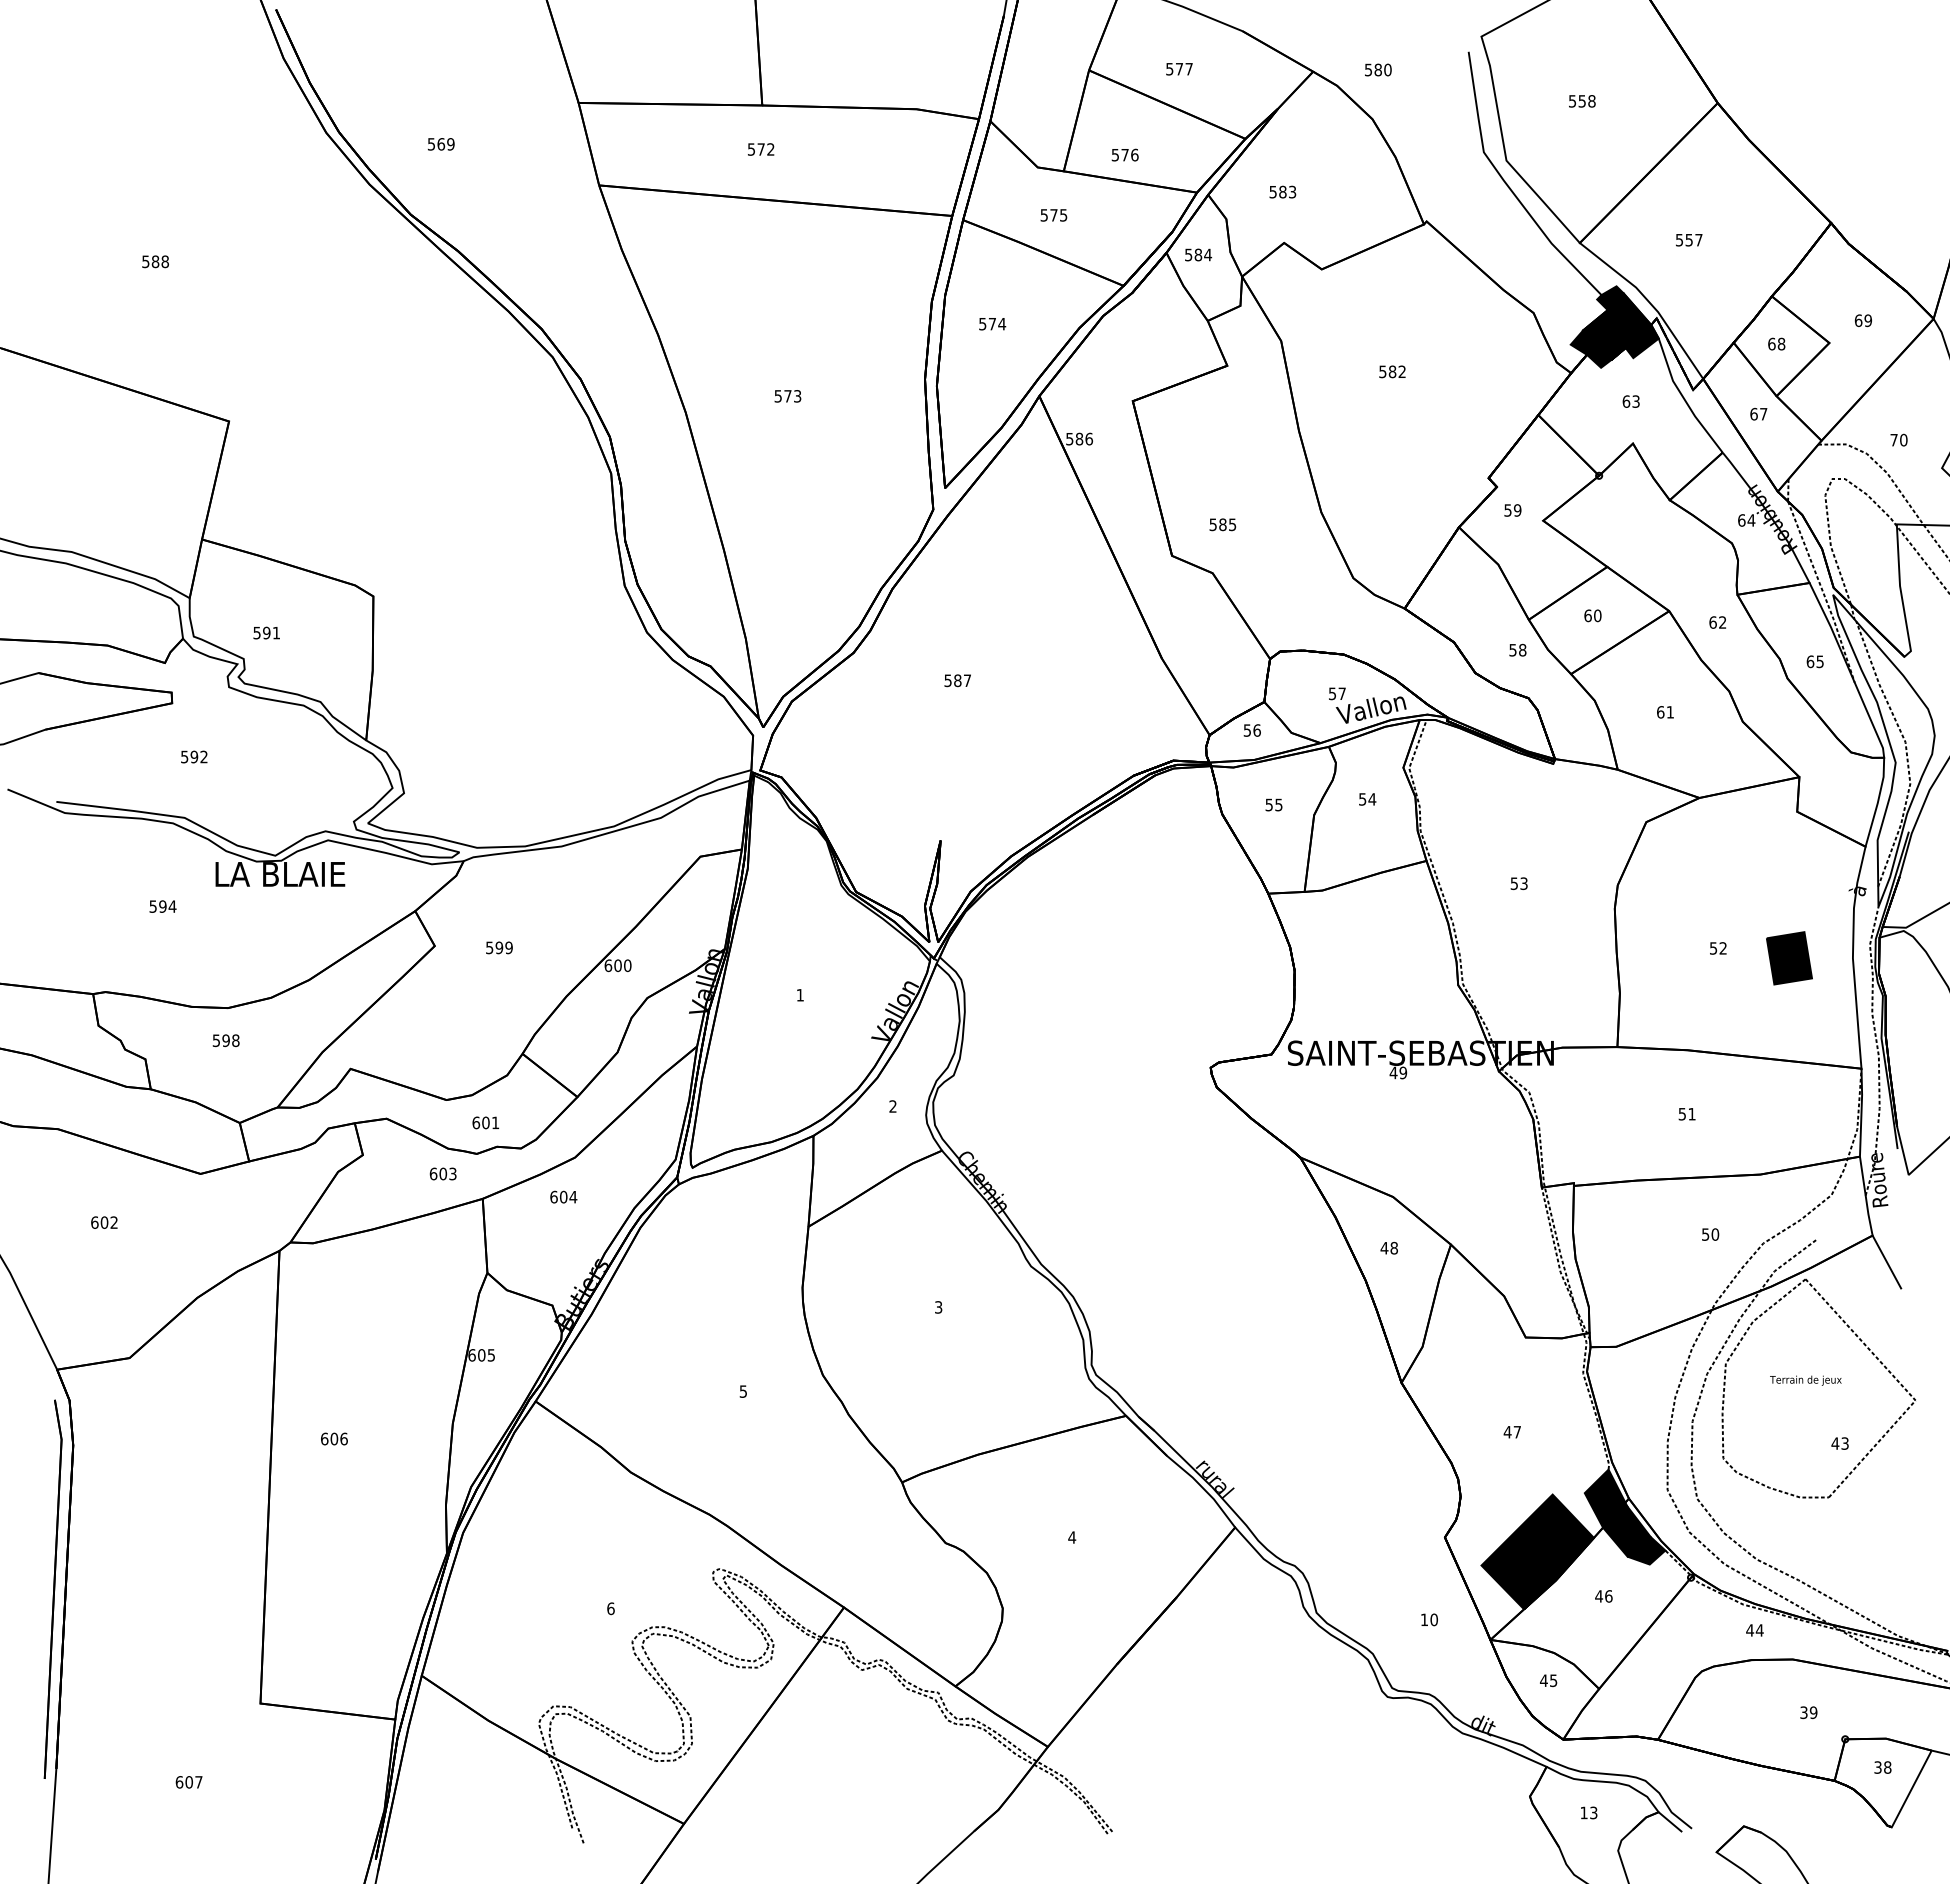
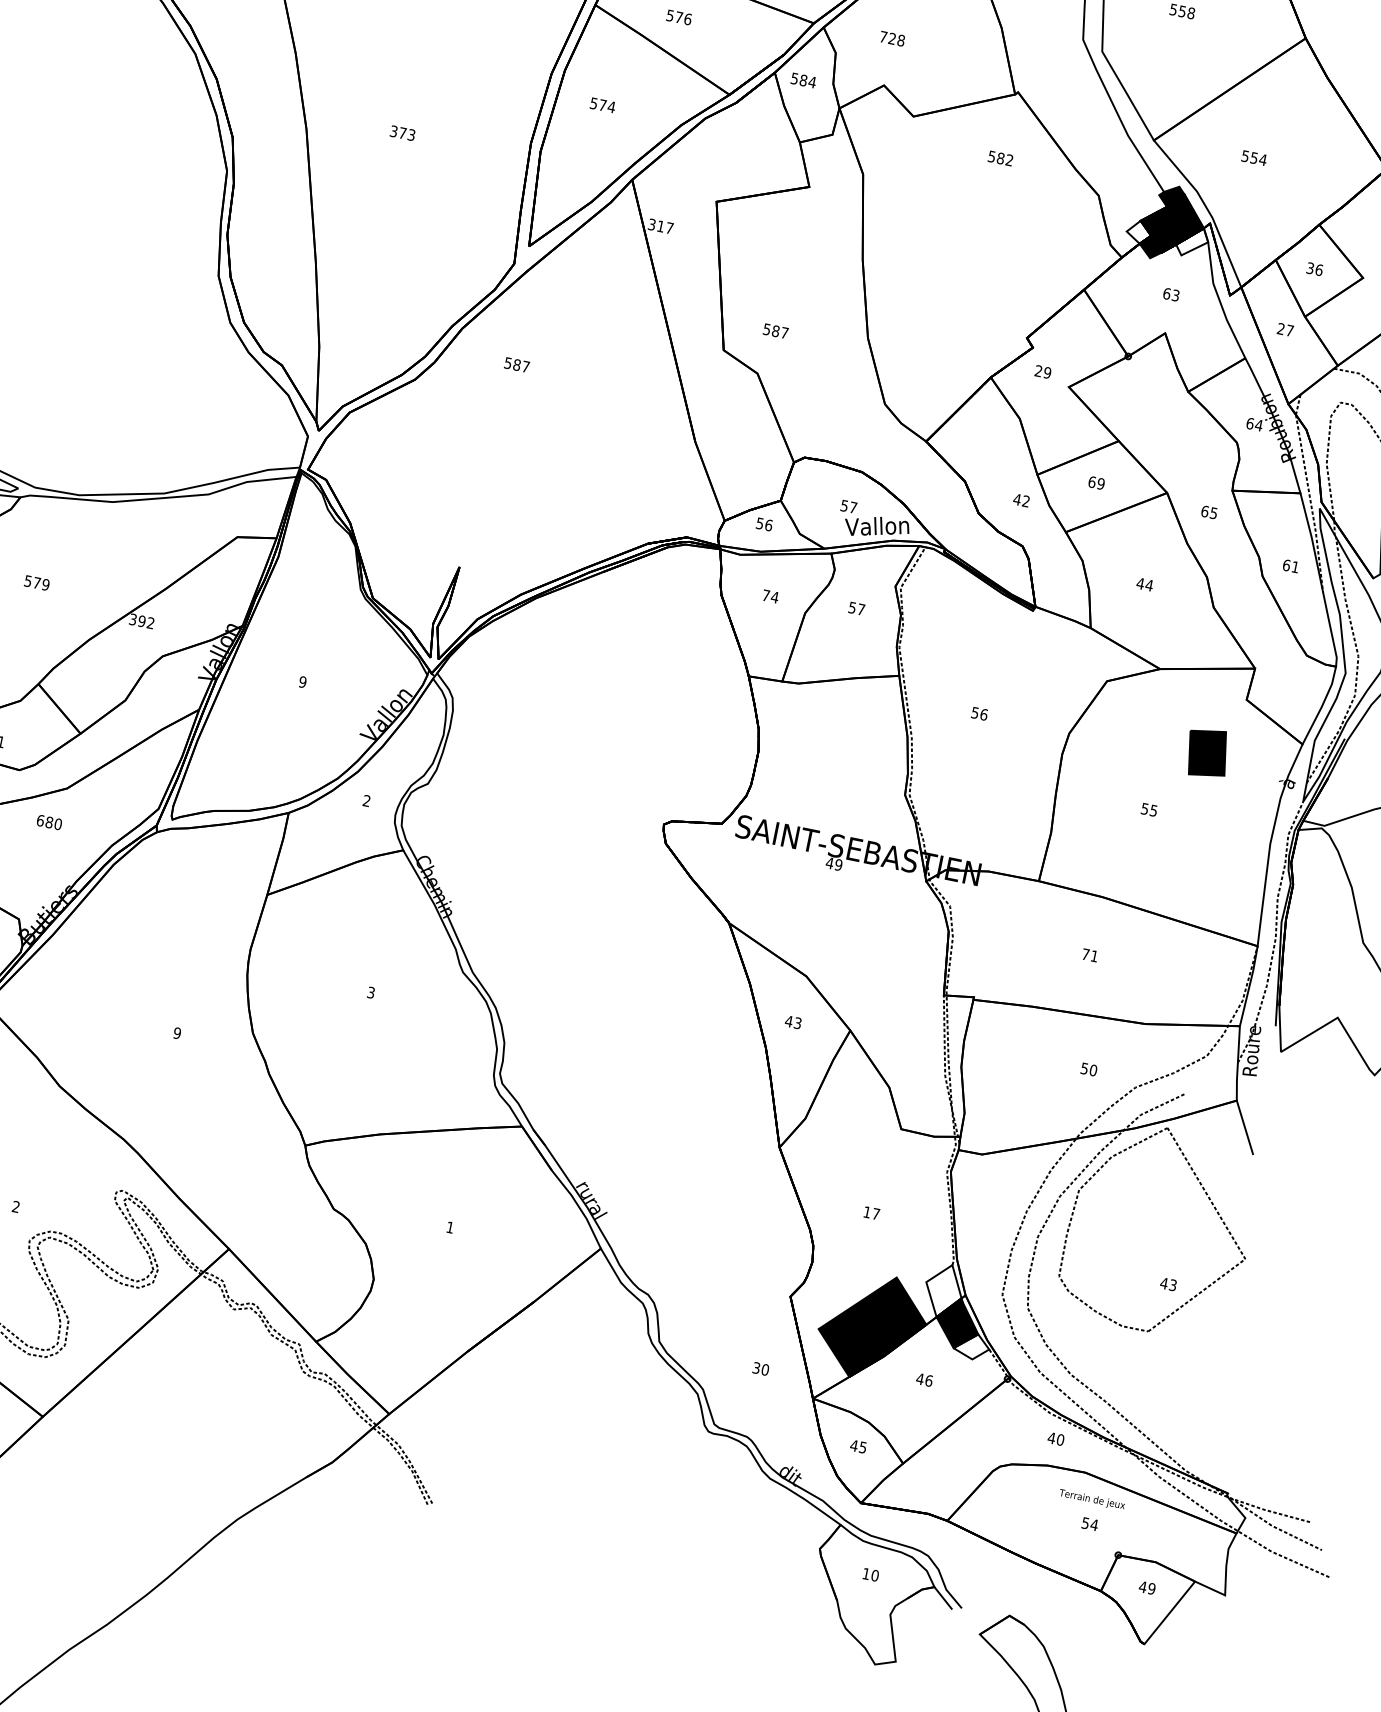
text: (1282, 191) -> (892, 38), 583 -> 728
text: (1063, 215) -> (687, 19), 575 -> 576
text: (1698, 240) -> (1262, 160), 557 -> 554
fill: (1641, 341) -> (1191, 241), removed
fill: (1583, 342) -> (1138, 231), removed
text: (1776, 343) -> (1314, 268), 68 -> 36
text: (1392, 371) -> (1000, 158), moved
text: (778, 395) -> (394, 130), 573 -> 373
text: (1753, 413) -> (1280, 328), 67 -> 27
text: (1079, 438) -> (661, 225), 586 -> 317
text: (1507, 510) -> (1038, 371), 59 -> 29
text: (1232, 524) -> (784, 332), 585 -> 587
text: (1597, 615) -> (1100, 483), 60 -> 69
text: (1722, 622) -> (1213, 513), 62 -> 65
text: (1517, 650) -> (1021, 500), 58 -> 42
text: (1819, 661) -> (1294, 566), 65 -> 61
text: (957, 680) -> (516, 364), moved
text: (1665, 712) -> (1144, 584), 61 -> 44
text: (1372, 799) -> (861, 609), 54 -> 57
text: (1273, 804) -> (770, 595), 55 -> 74
text: (1523, 883) -> (983, 714), 53 -> 56
text: (499, 947) -> (37, 582), 599 -> 579
text: (1722, 948) -> (1153, 810), 52 -> 55
part: (1789, 958) -> (1207, 753), moved
text: (617, 965) -> (141, 621), 600 -> 392
text: (800, 995) -> (302, 682), 1 -> 9
text: (1681, 1114) -> (1084, 954), 51 -> 71
text: (568, 1196) -> (53, 822), 604 -> 680
text: (1393, 1248) -> (797, 1023), 48 -> 43
text: (1805, 1380) -> (1091, 1499), moved
text: (743, 1391) -> (177, 1033), 5 -> 9
text: (1507, 1432) -> (867, 1212), 47 -> 17
fill: (1604, 1498) -> (943, 1290), removed
text: (1072, 1537) -> (450, 1227), 4 -> 1
fill: (1646, 1550) -> (971, 1346), removed
text: (610, 1608) -> (15, 1206), 6 -> 2
text: (1424, 1619) -> (756, 1367), 10 -> 30
text: (1759, 1630) -> (1060, 1439), 44 -> 40
text: (1808, 1712) -> (1089, 1523), 39 -> 54
text: (1882, 1767) -> (1147, 1587), 38 -> 49
text: (1593, 1812) -> (874, 1575), 13 -> 10

